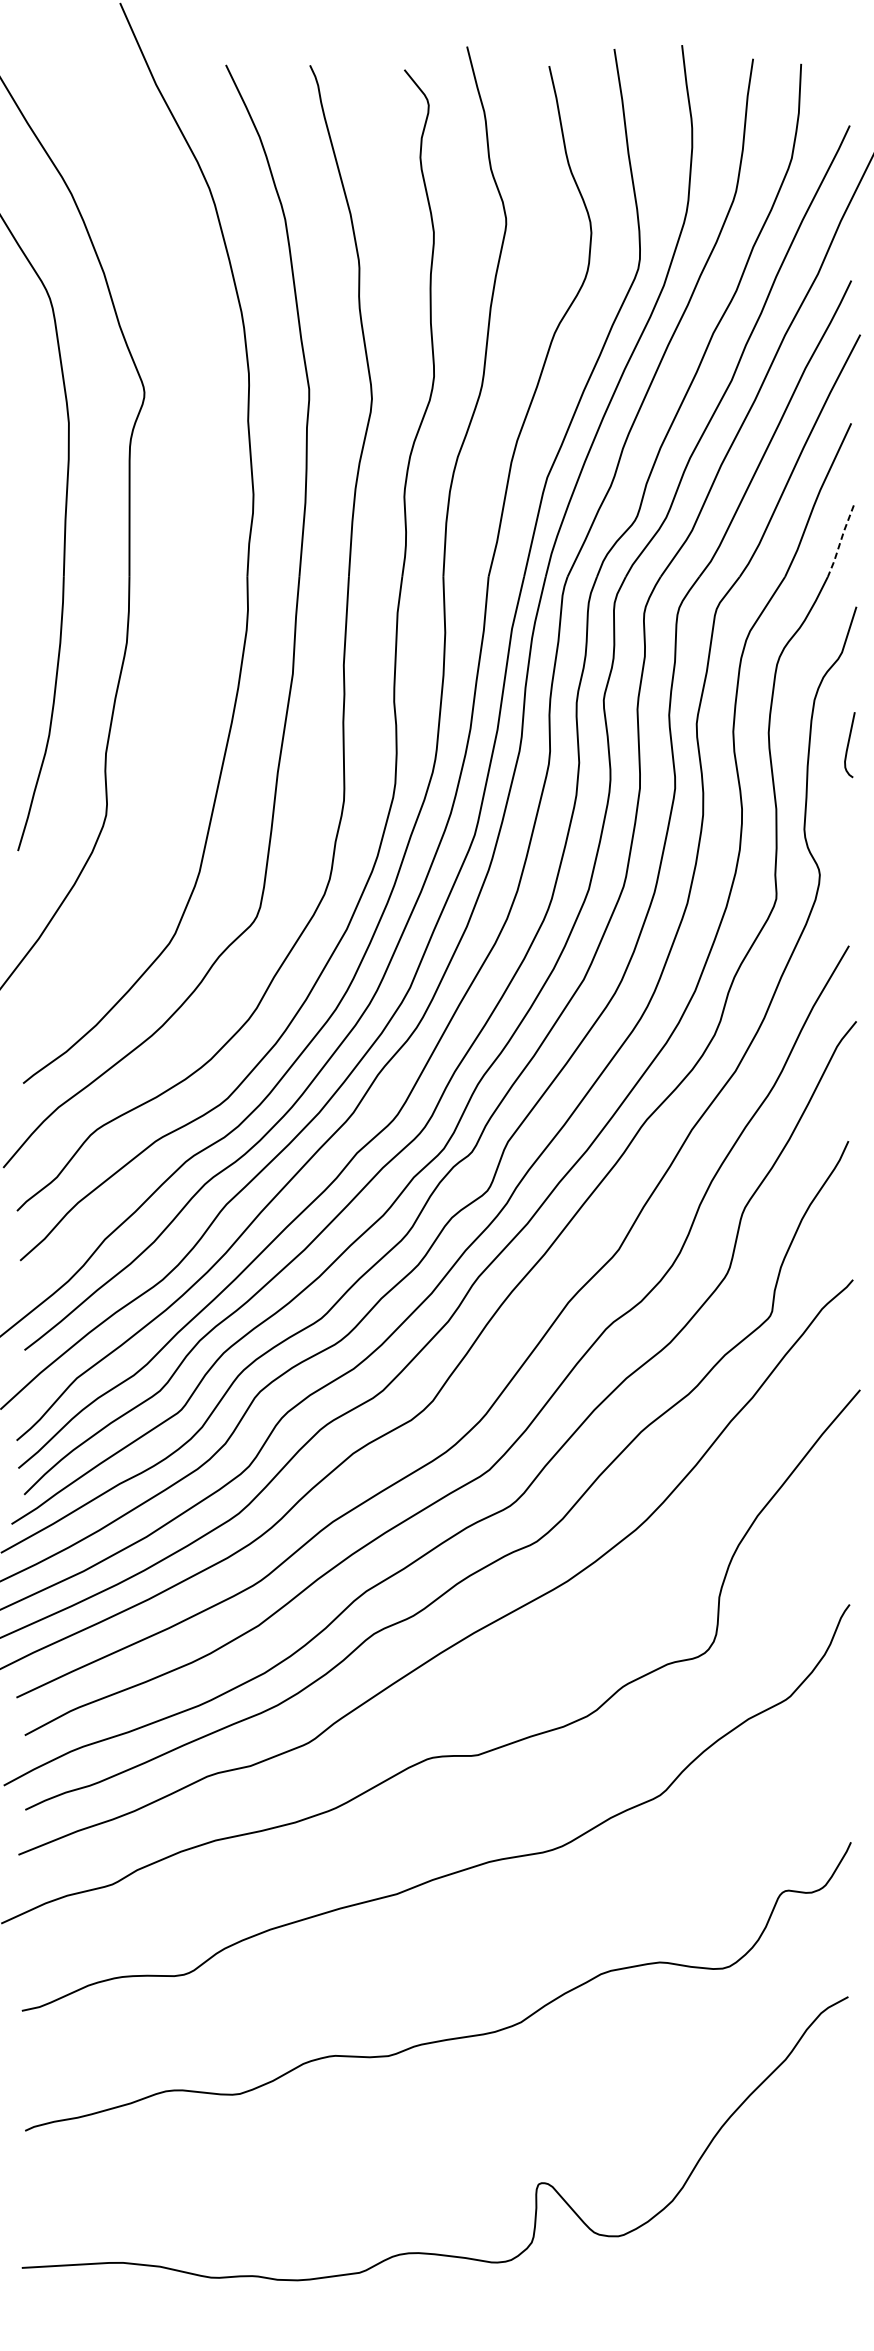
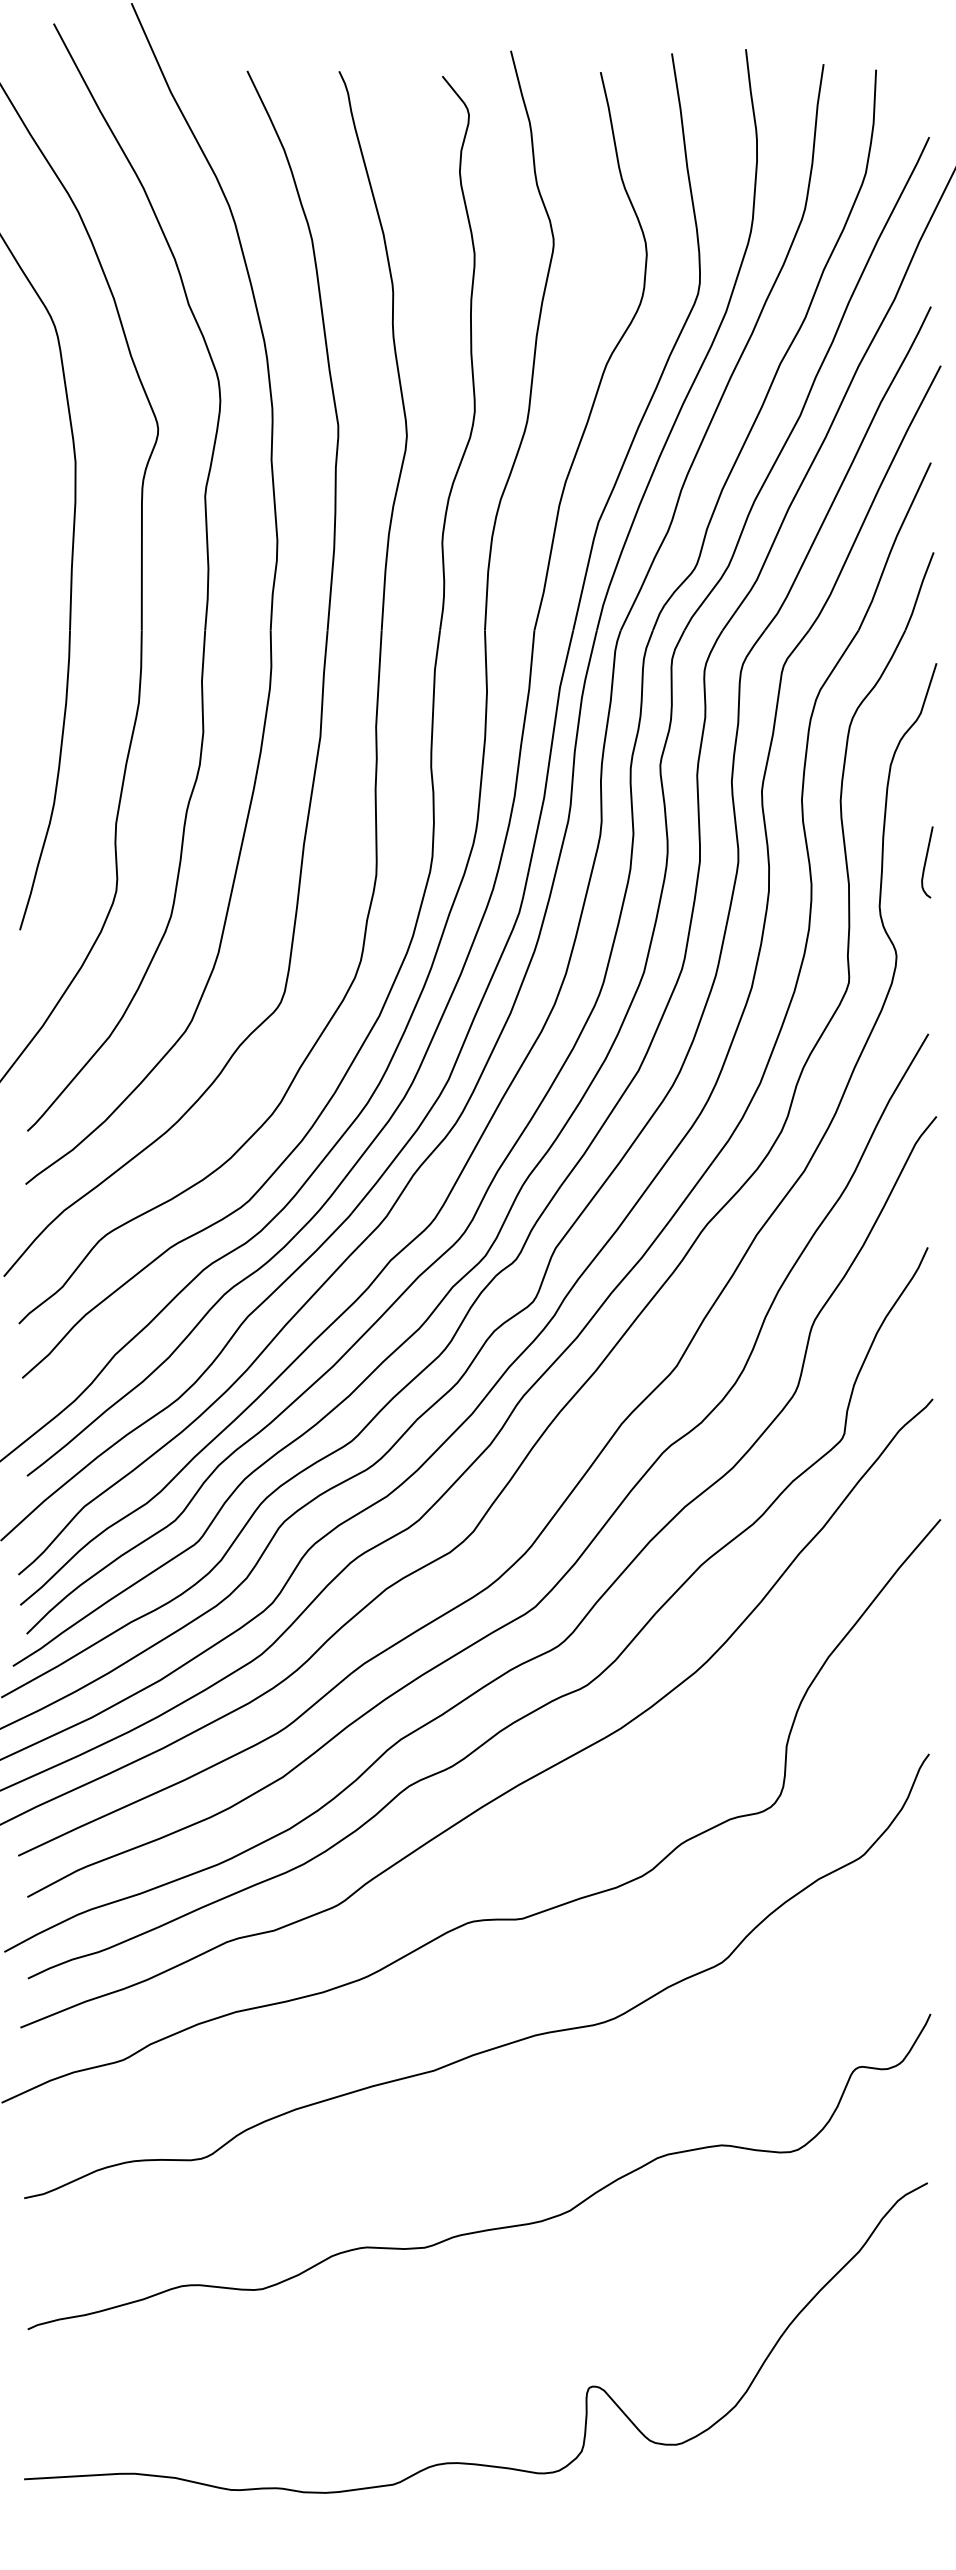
part: (189, 528) -> (207, 577), added
line: (840, 542) -> (919, 592), dashed -> solid
curve: (849, 745) -> (926, 862), moved

